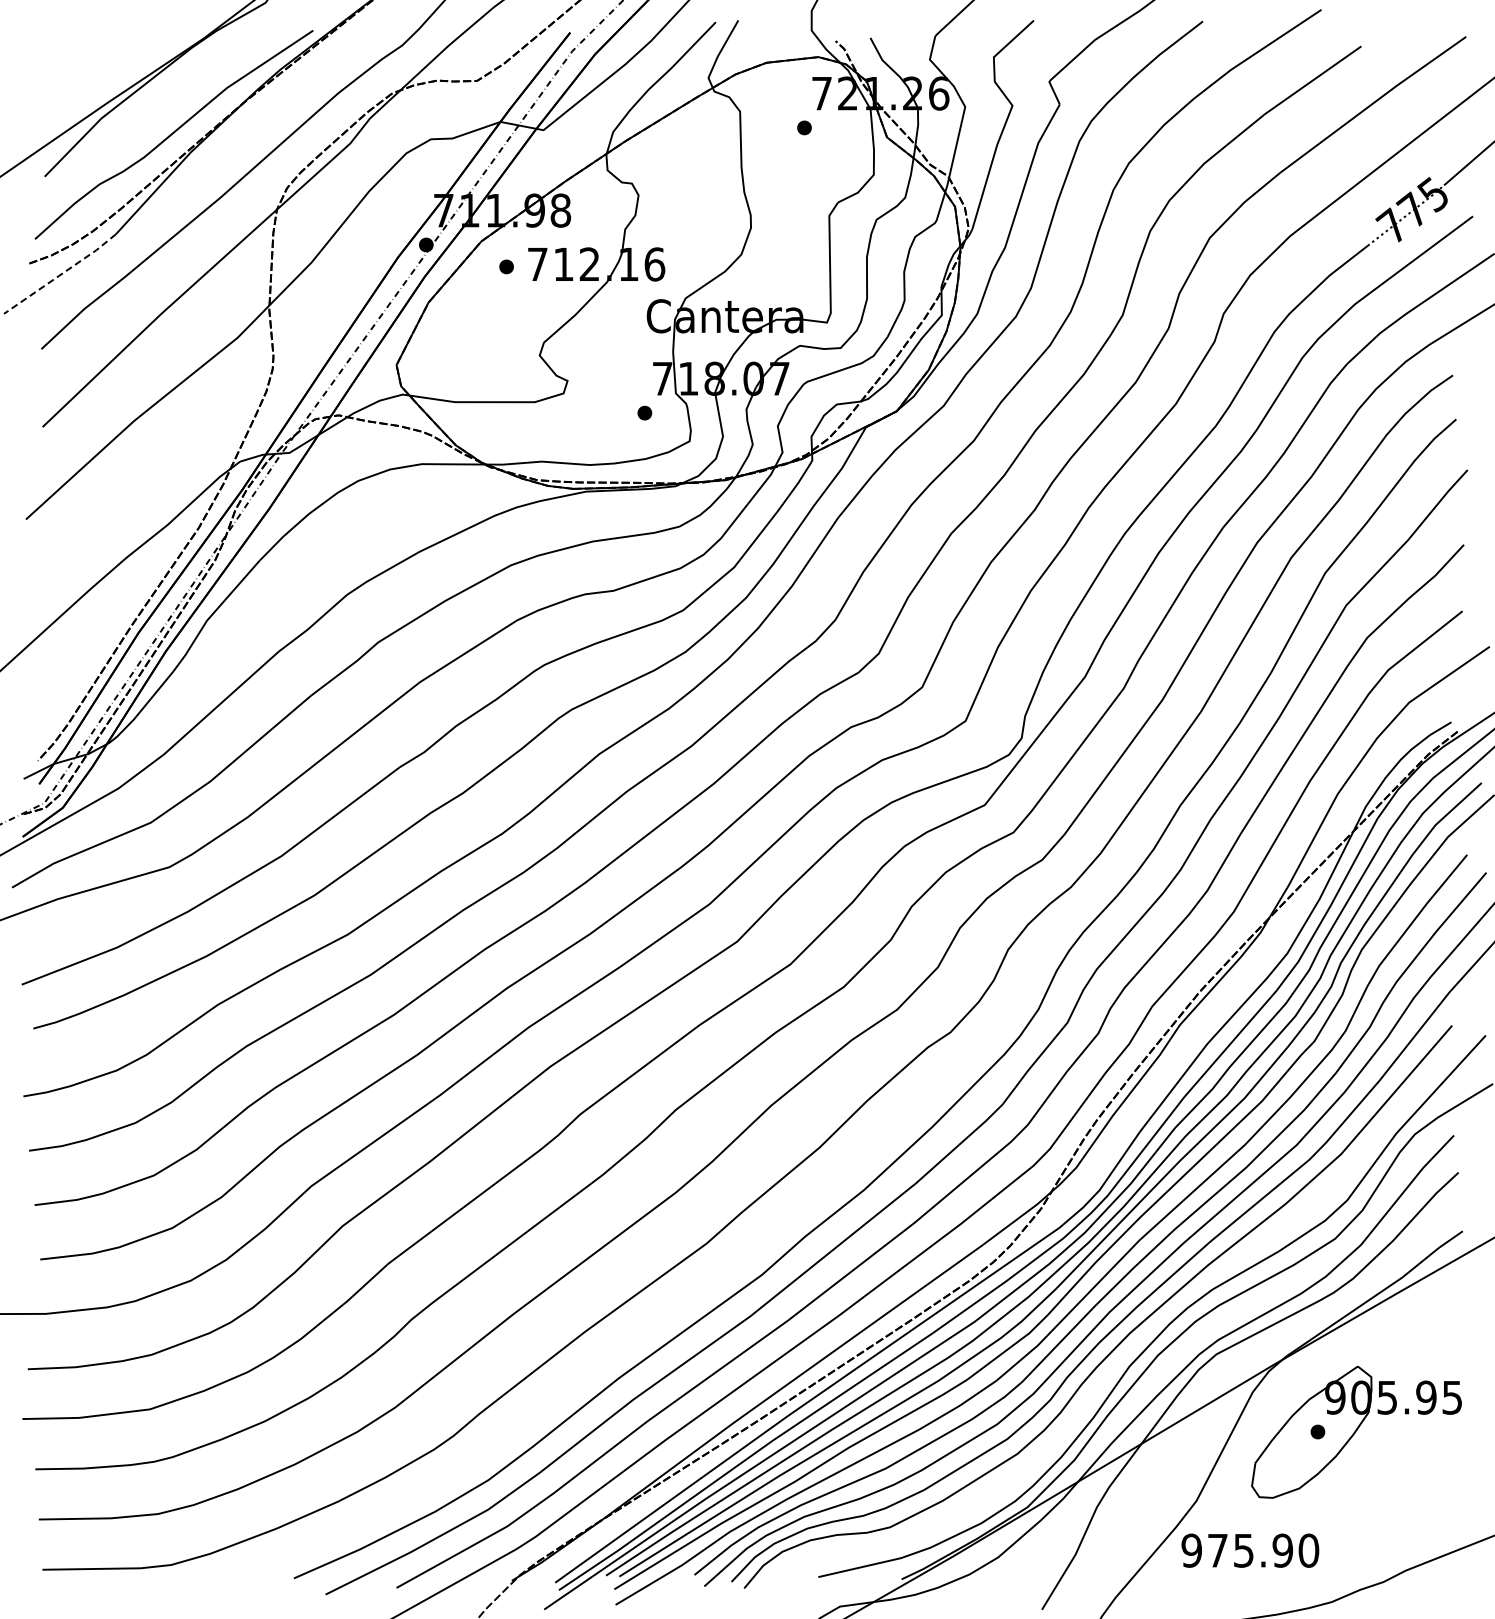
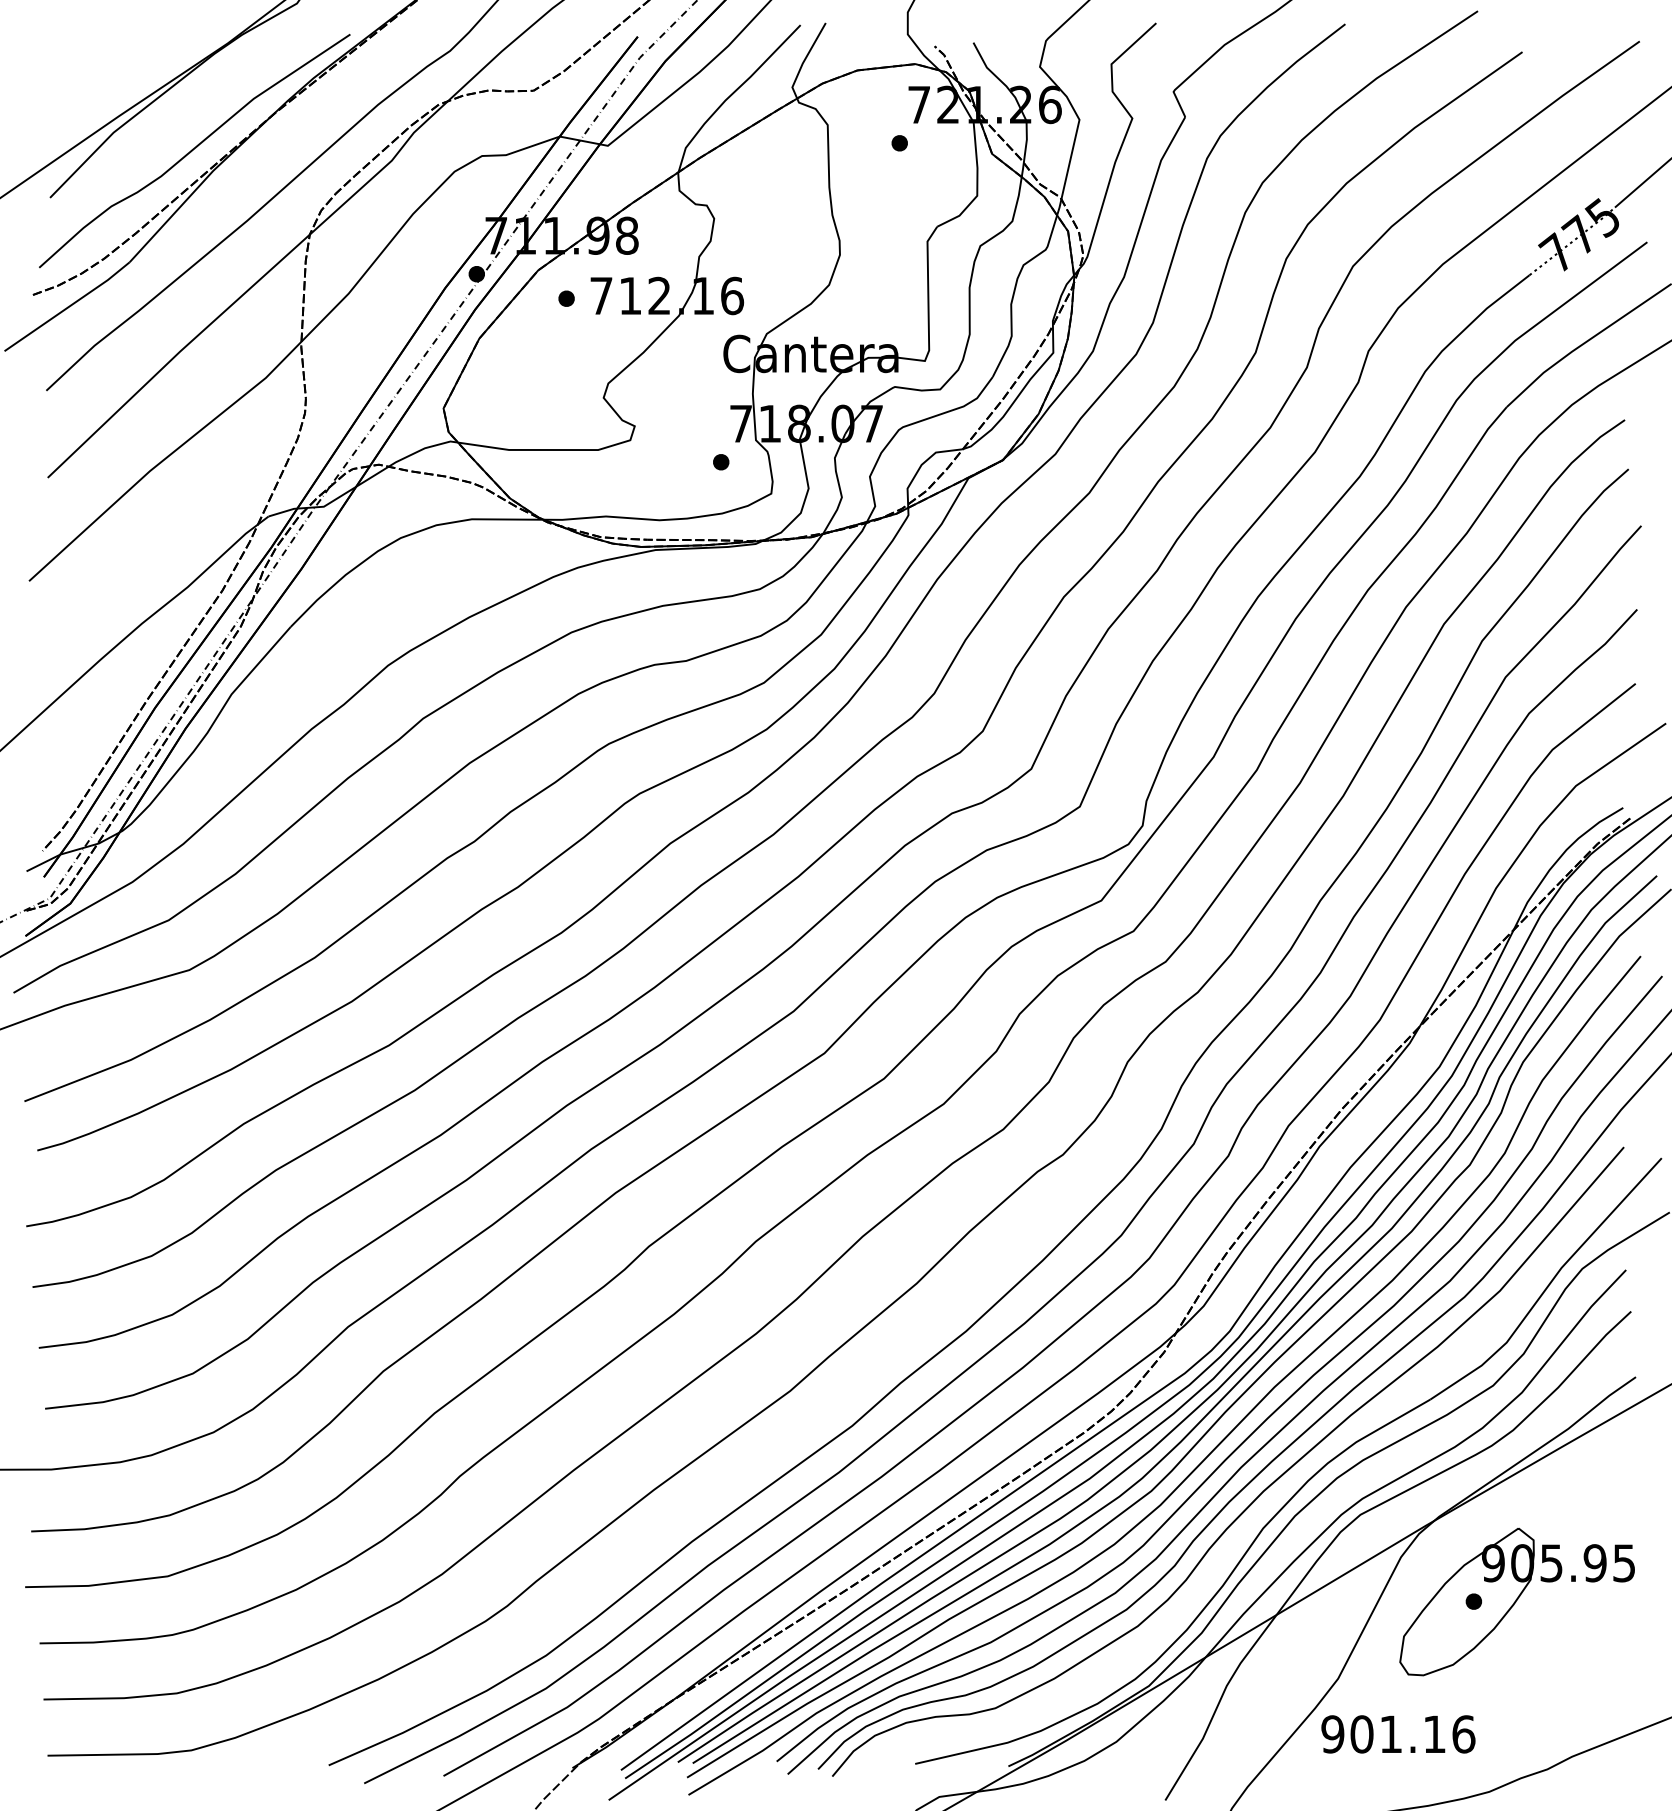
line: (61, 274) -> (68, 307), dashed -> solid
text: (1263, 1550) -> (1413, 1734), 975.90 -> 901.16

